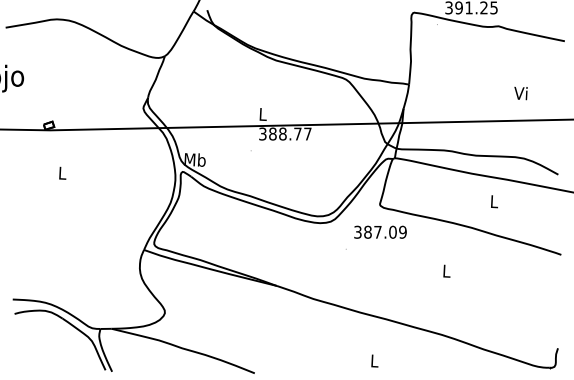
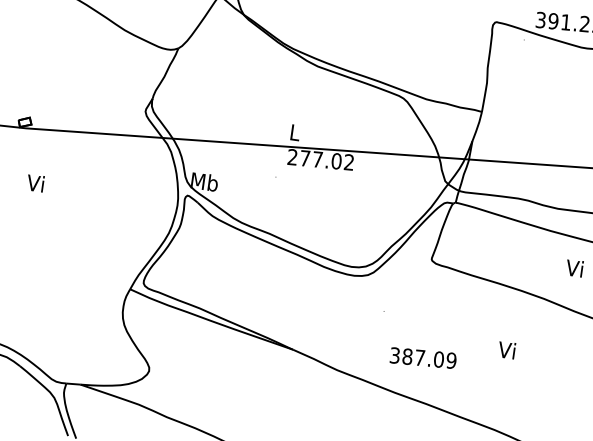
text: (285, 133) -> (321, 159), 388.77 -> 277.02
text: (61, 172) -> (35, 182), L -> Vi
text: (493, 201) -> (574, 268), L -> Vi
text: (380, 231) -> (423, 357), moved
text: (445, 270) -> (506, 349), L -> Vi

